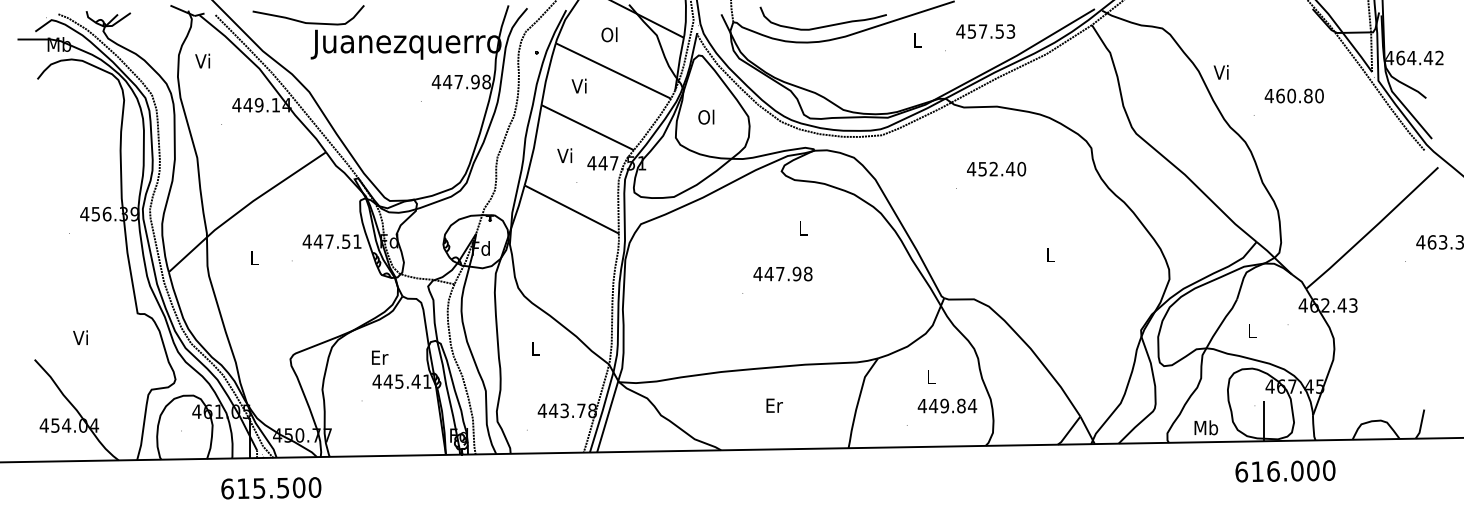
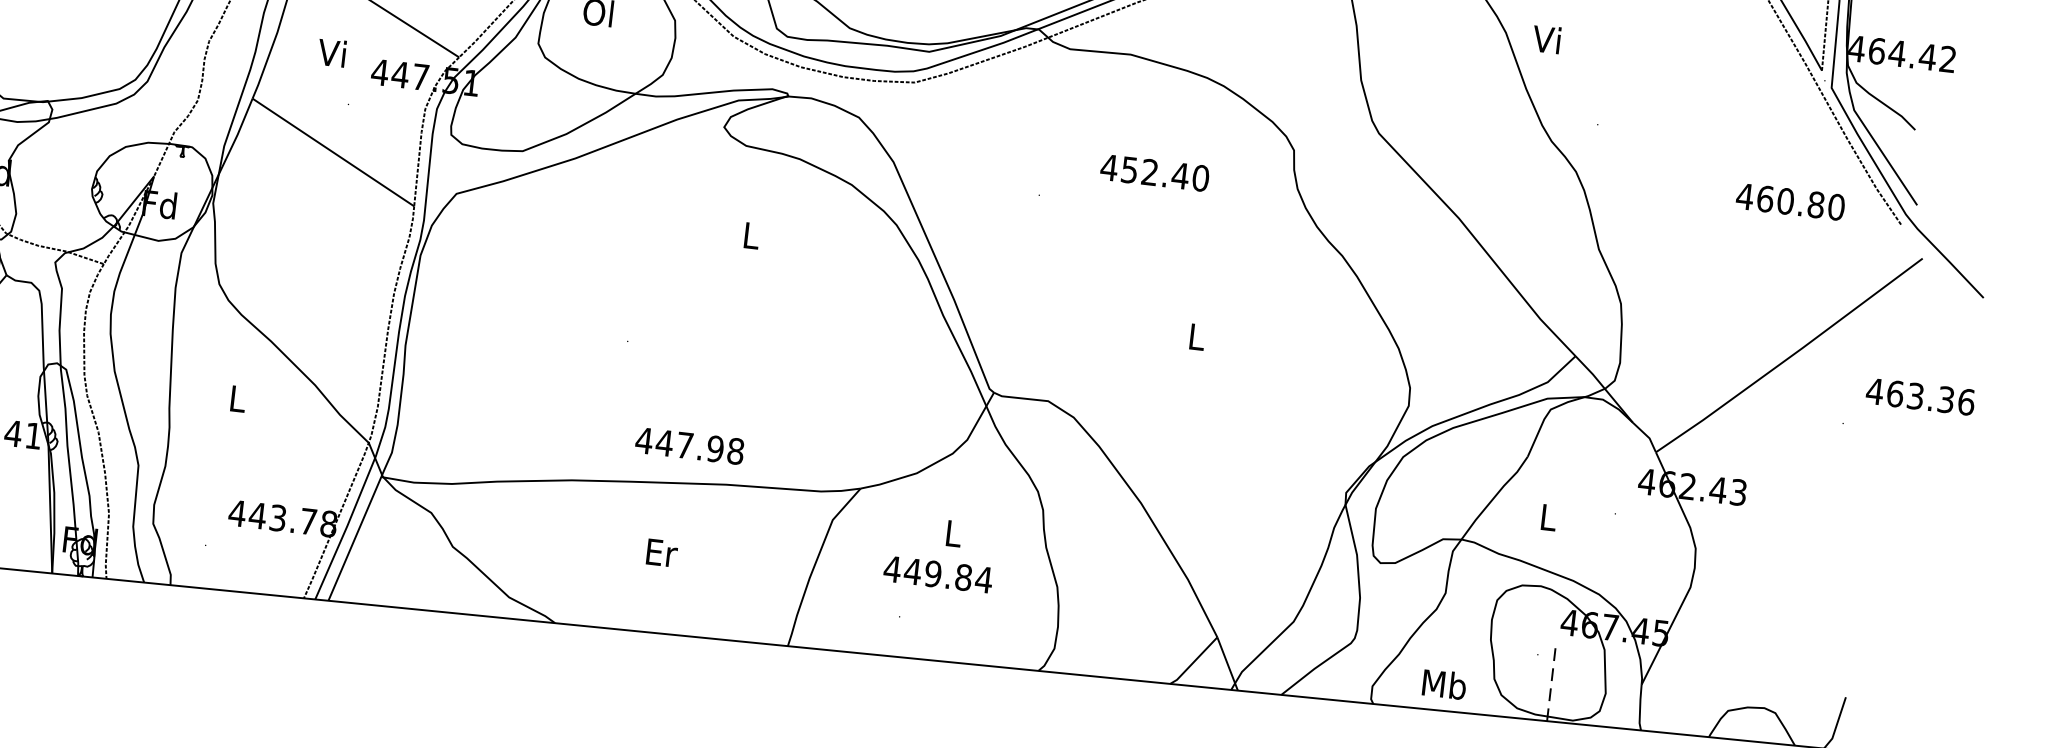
text: (1293, 95) -> (1789, 200), moved
text: (996, 168) -> (1154, 171), moved
text: (782, 273) -> (689, 444), moved
text: (947, 405) -> (938, 573), moved
line: (1264, 420) -> (1552, 683), solid -> dashed

